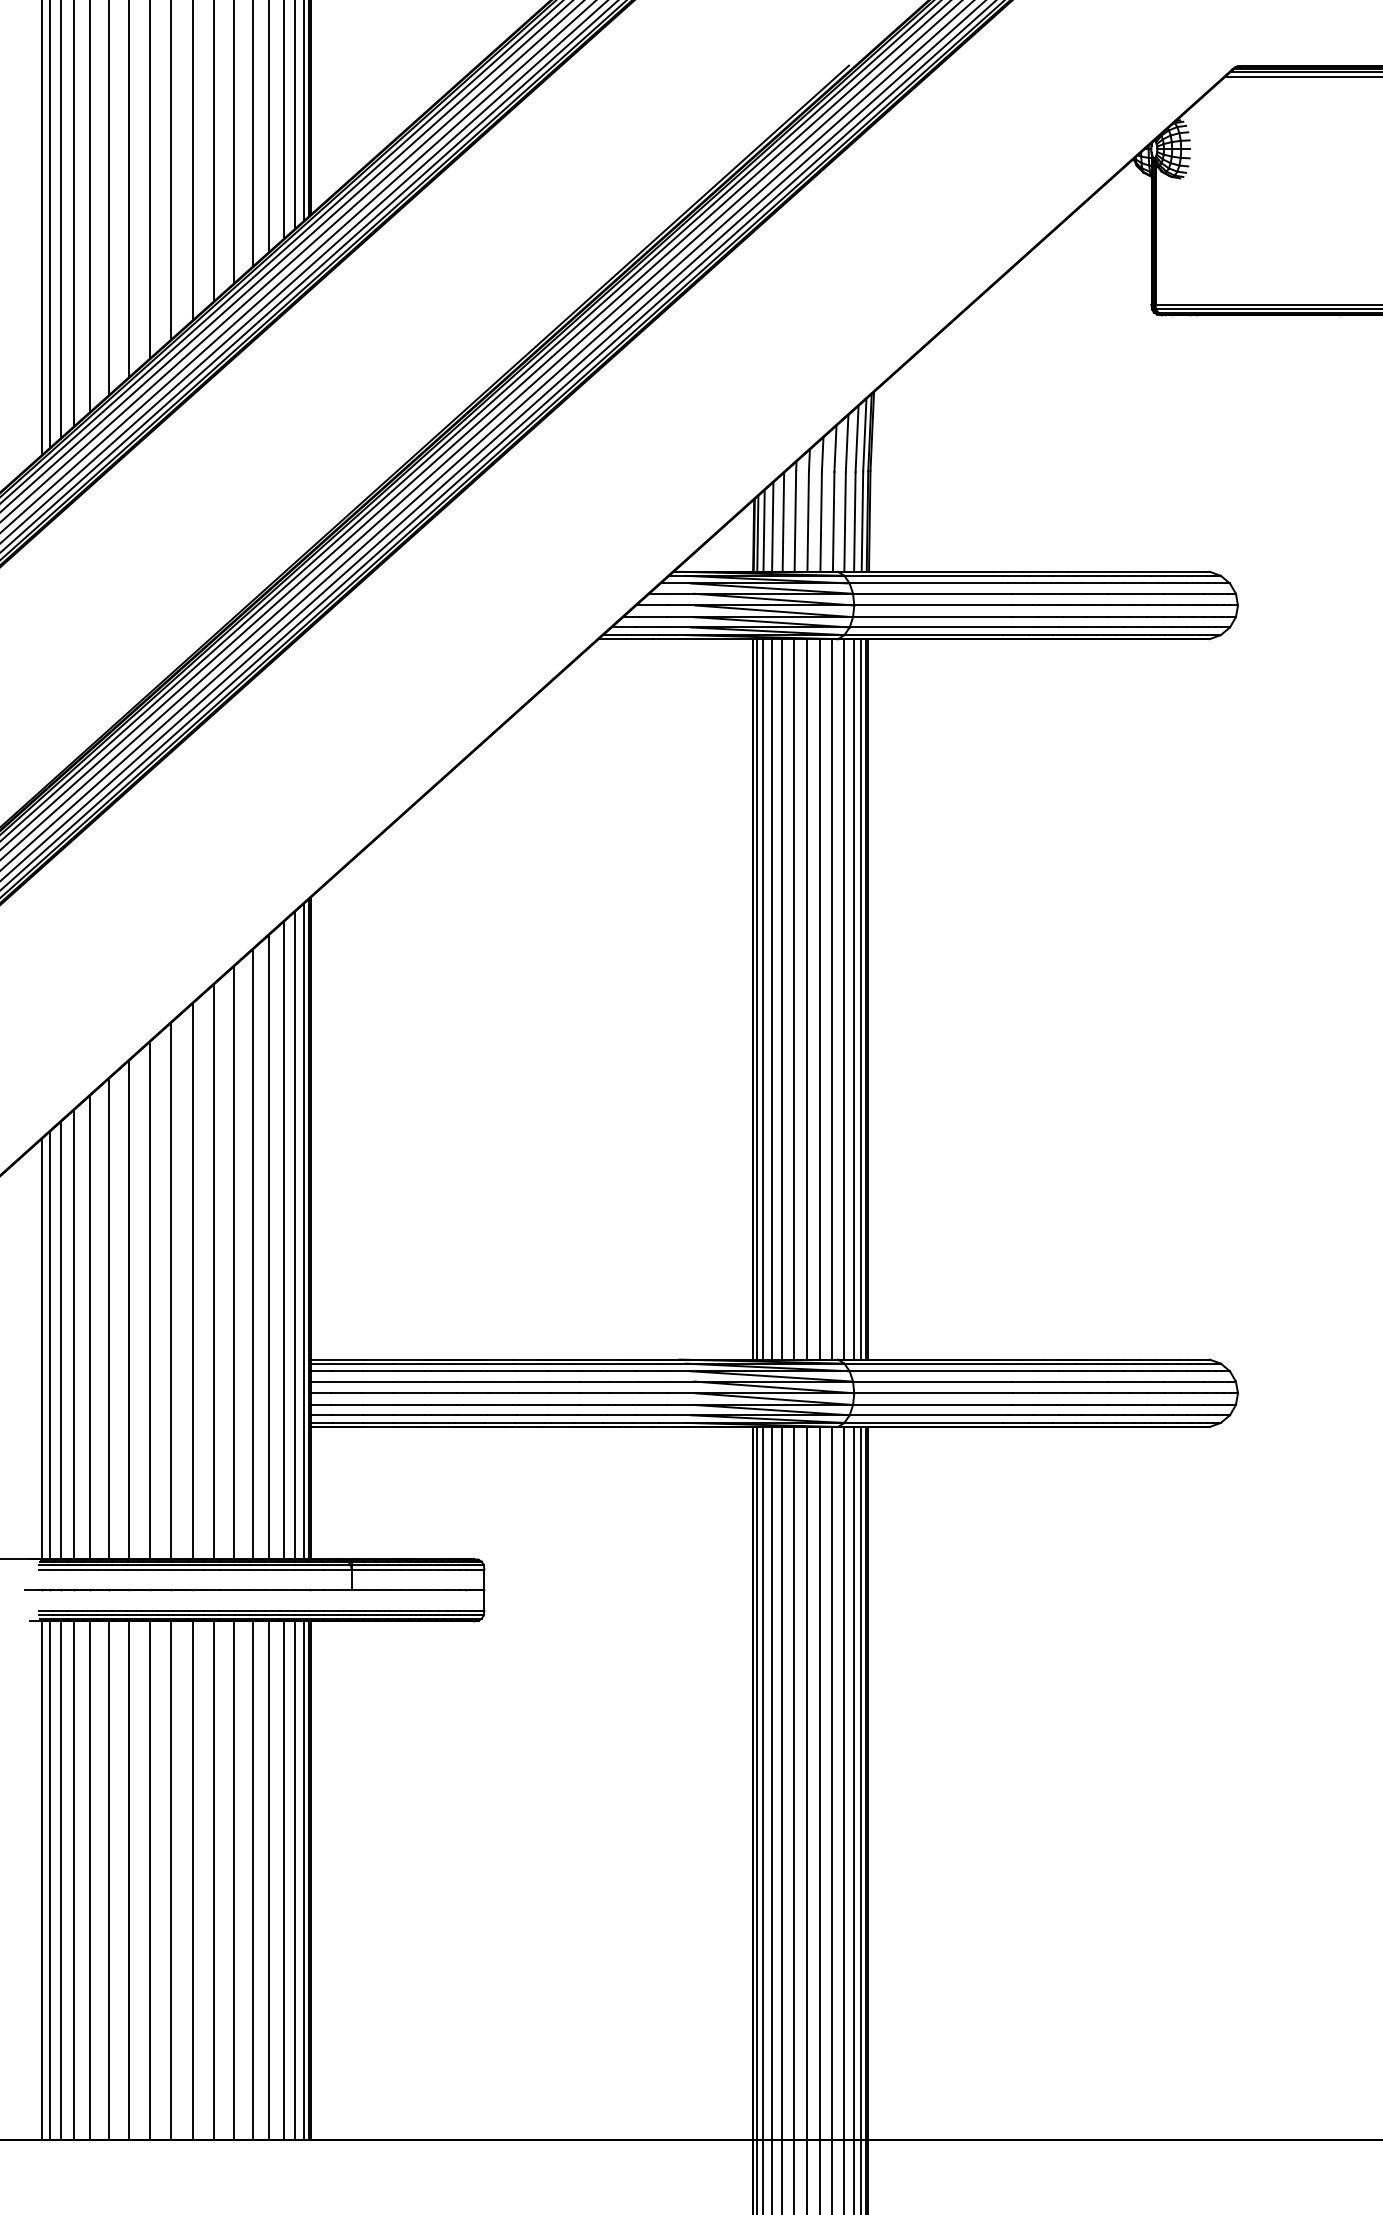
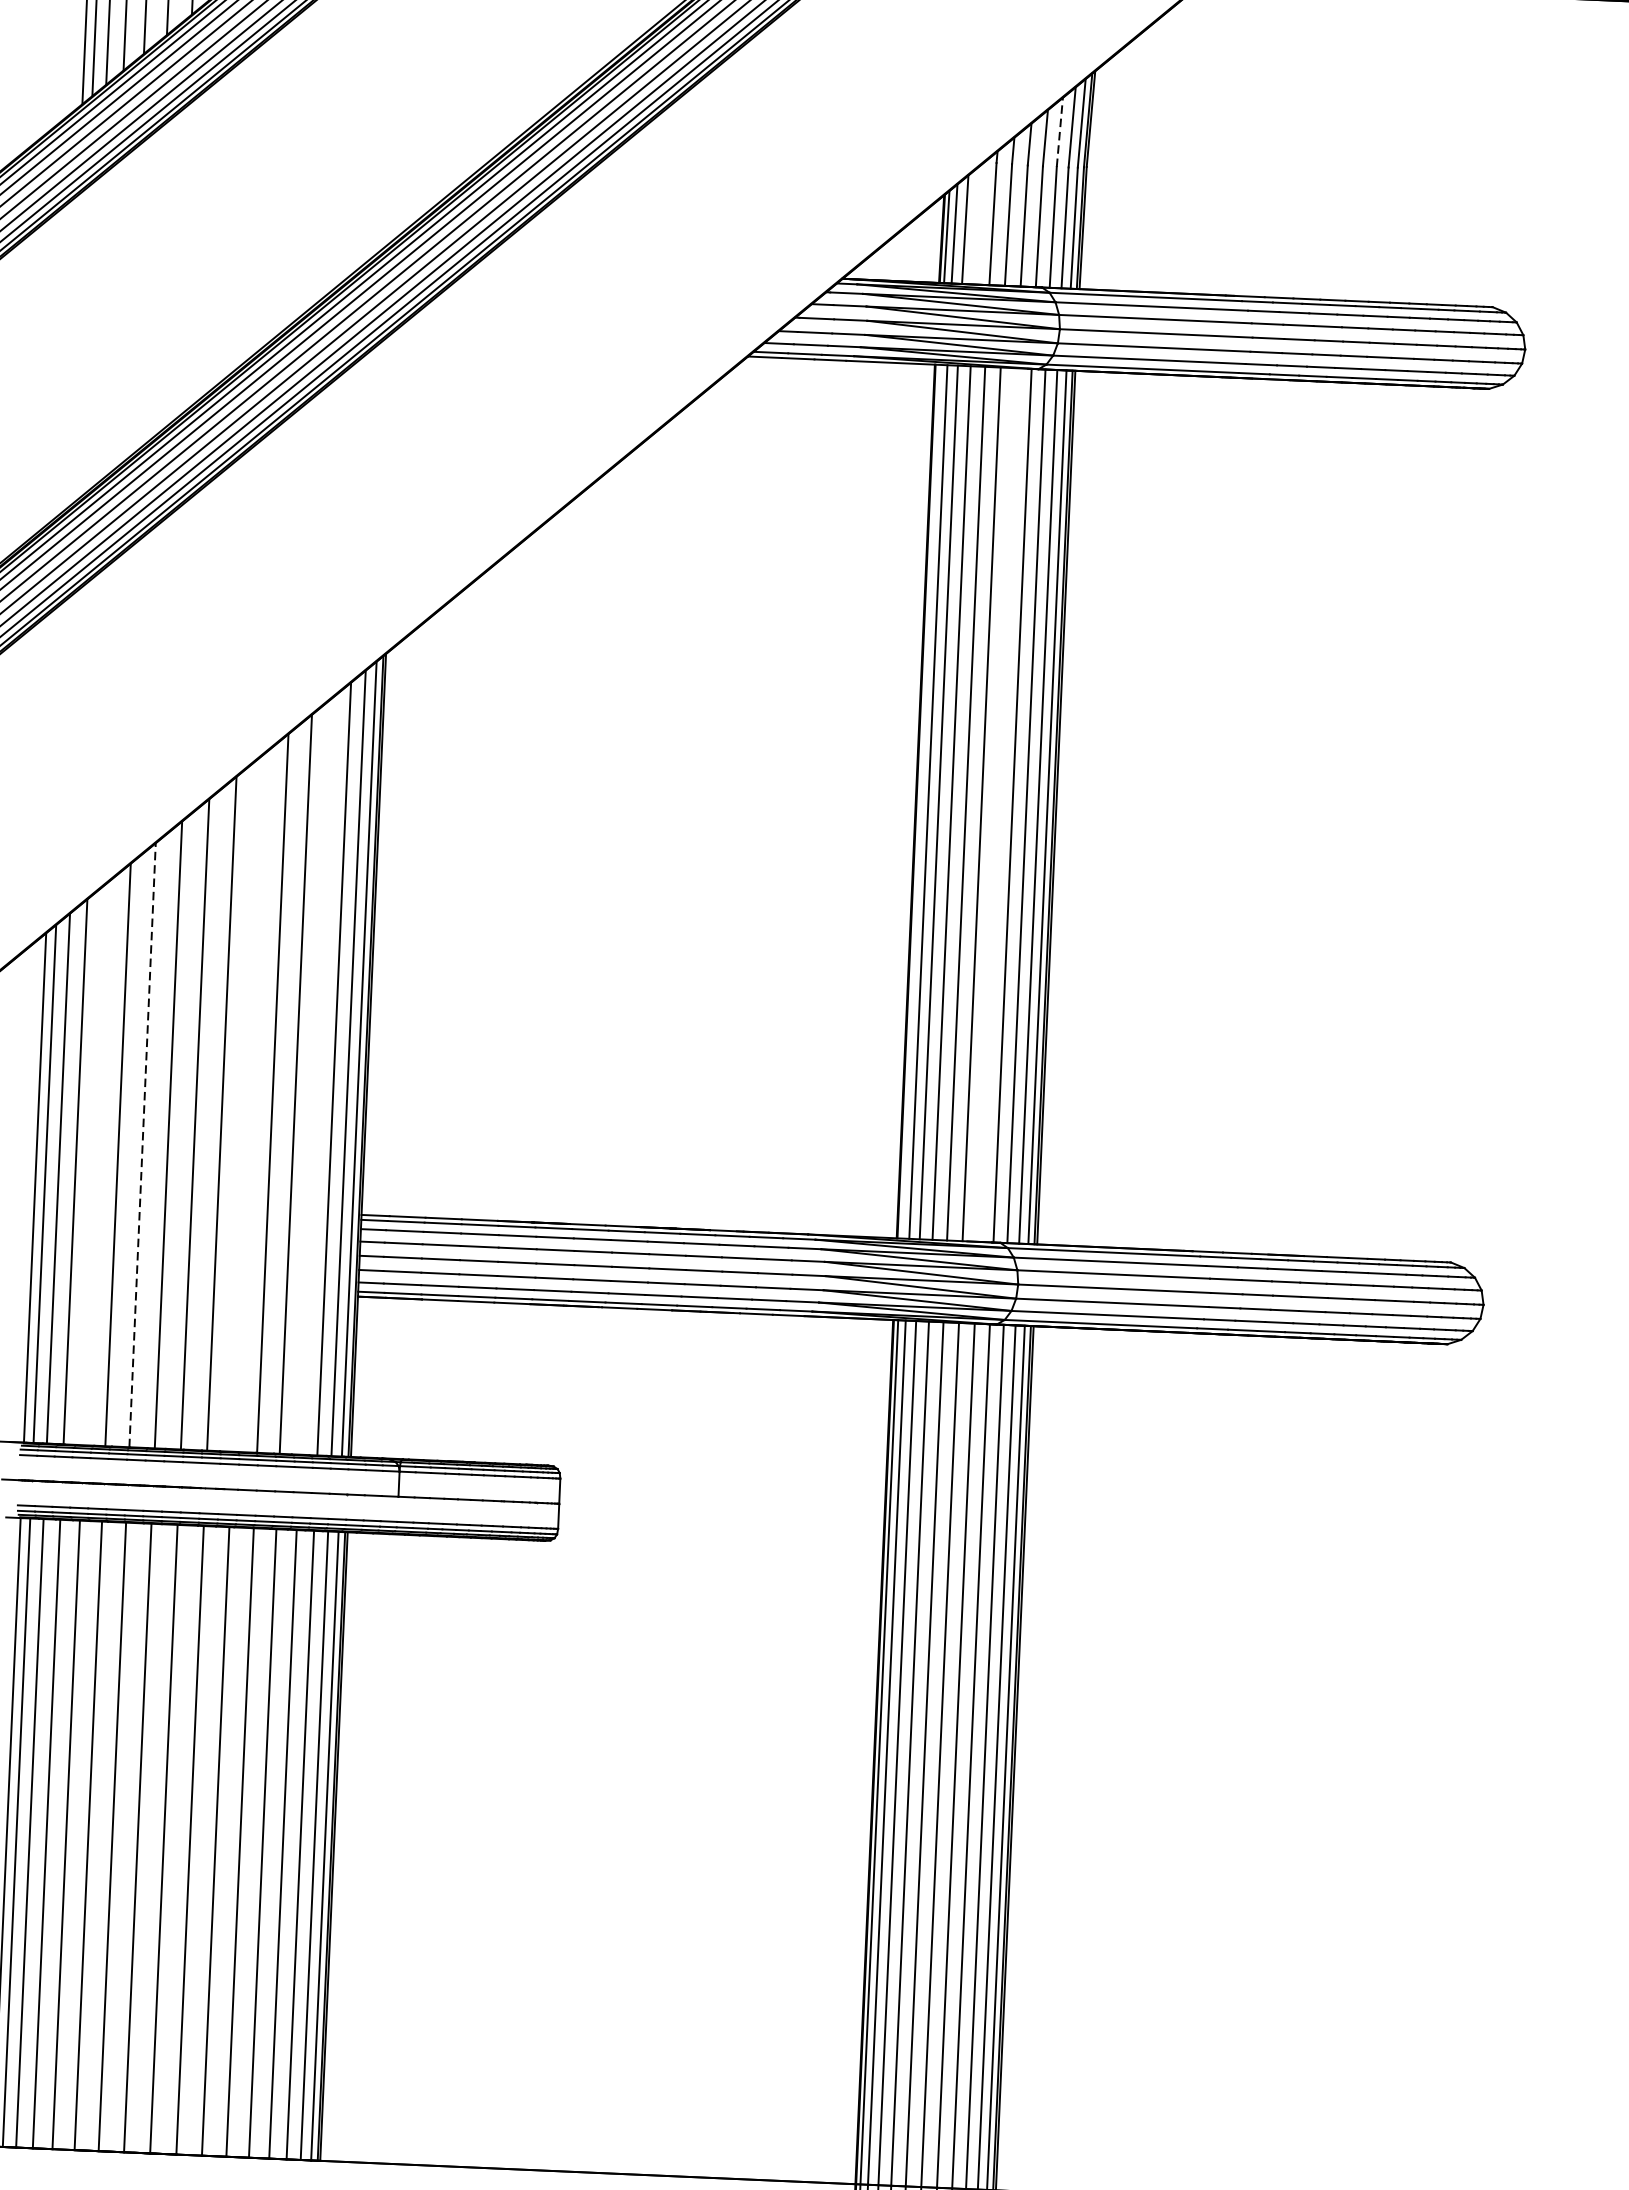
line: (847, 443) -> (1060, 132), solid -> dashed
line: (783, 521) -> (978, 223), removed
line: (756, 999) -> (920, 801), removed
line: (819, 999) -> (996, 805), removed
line: (269, 1246) -> (316, 1075), removed
line: (213, 1271) -> (247, 1102), removed
line: (128, 1309) -> (142, 1144), solid -> dashed
line: (90, 1327) -> (95, 1164), removed

